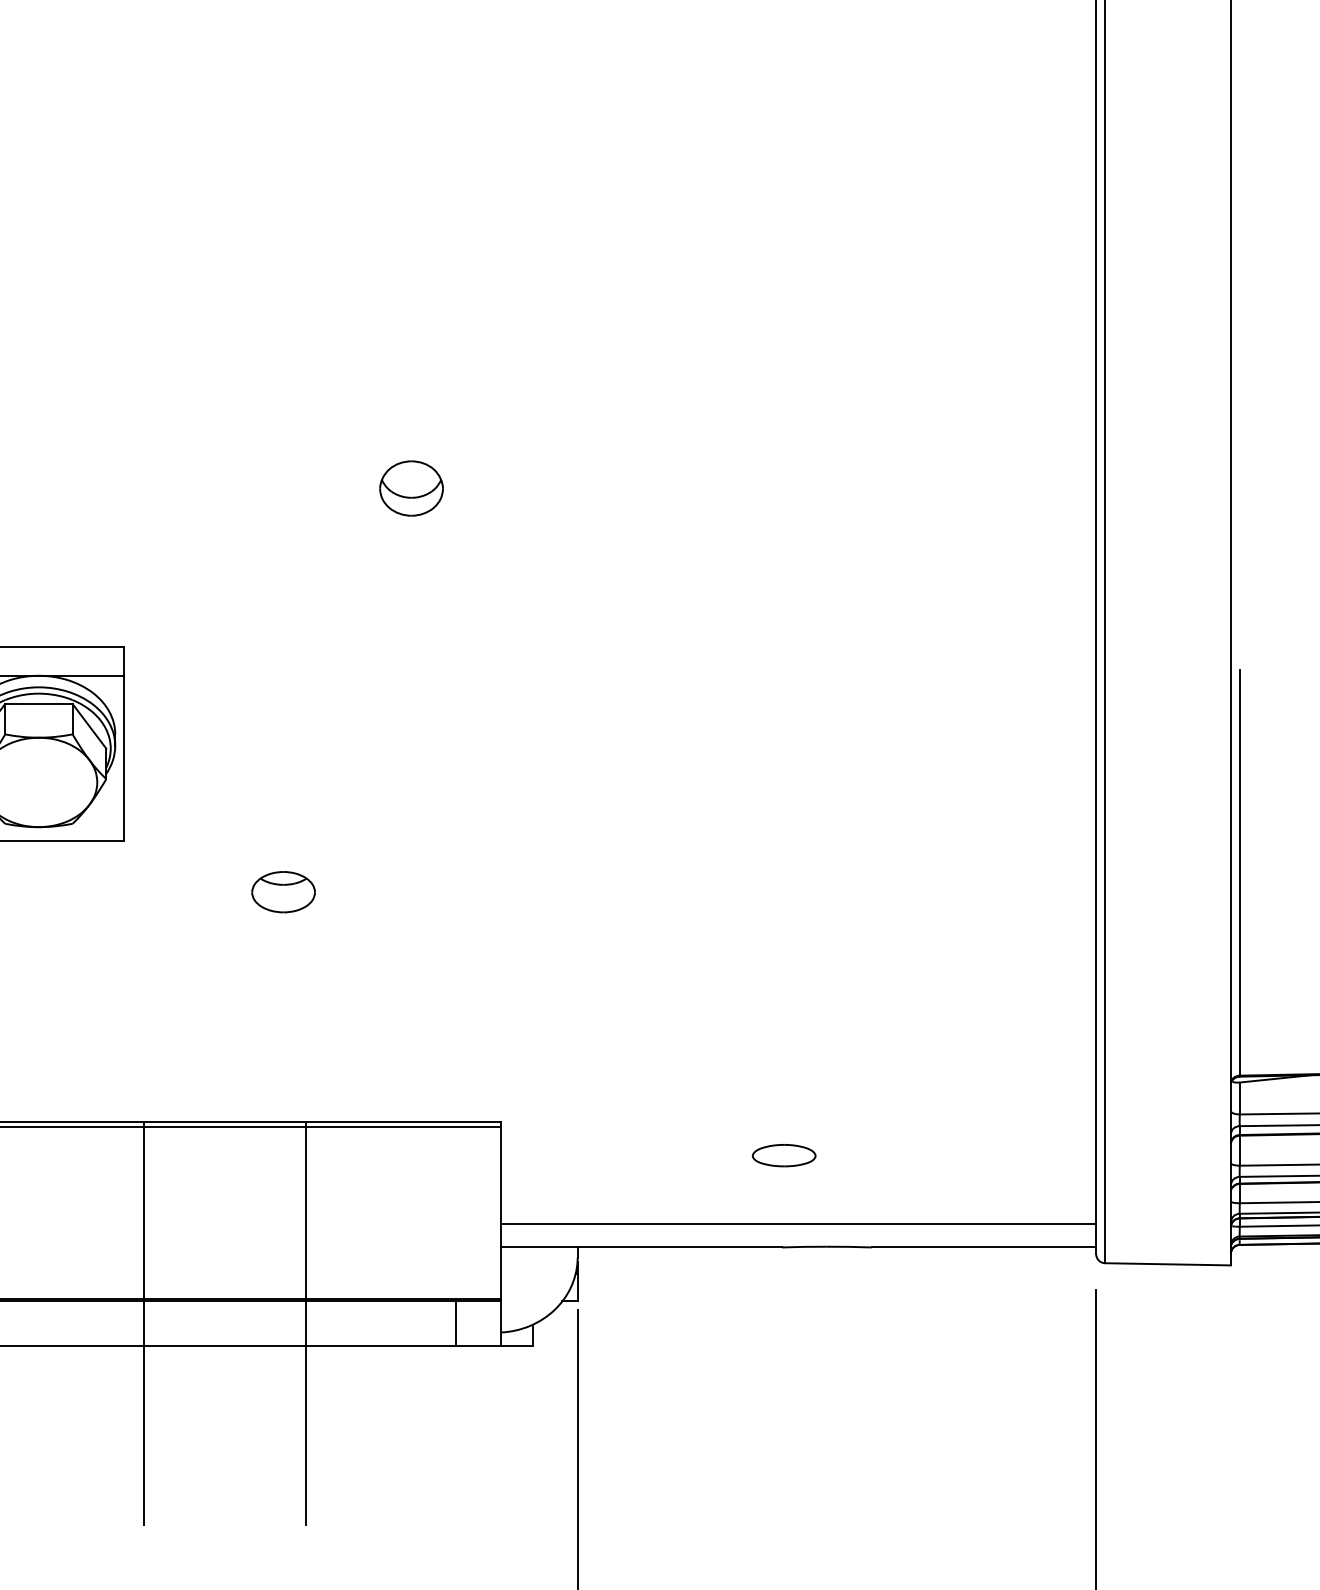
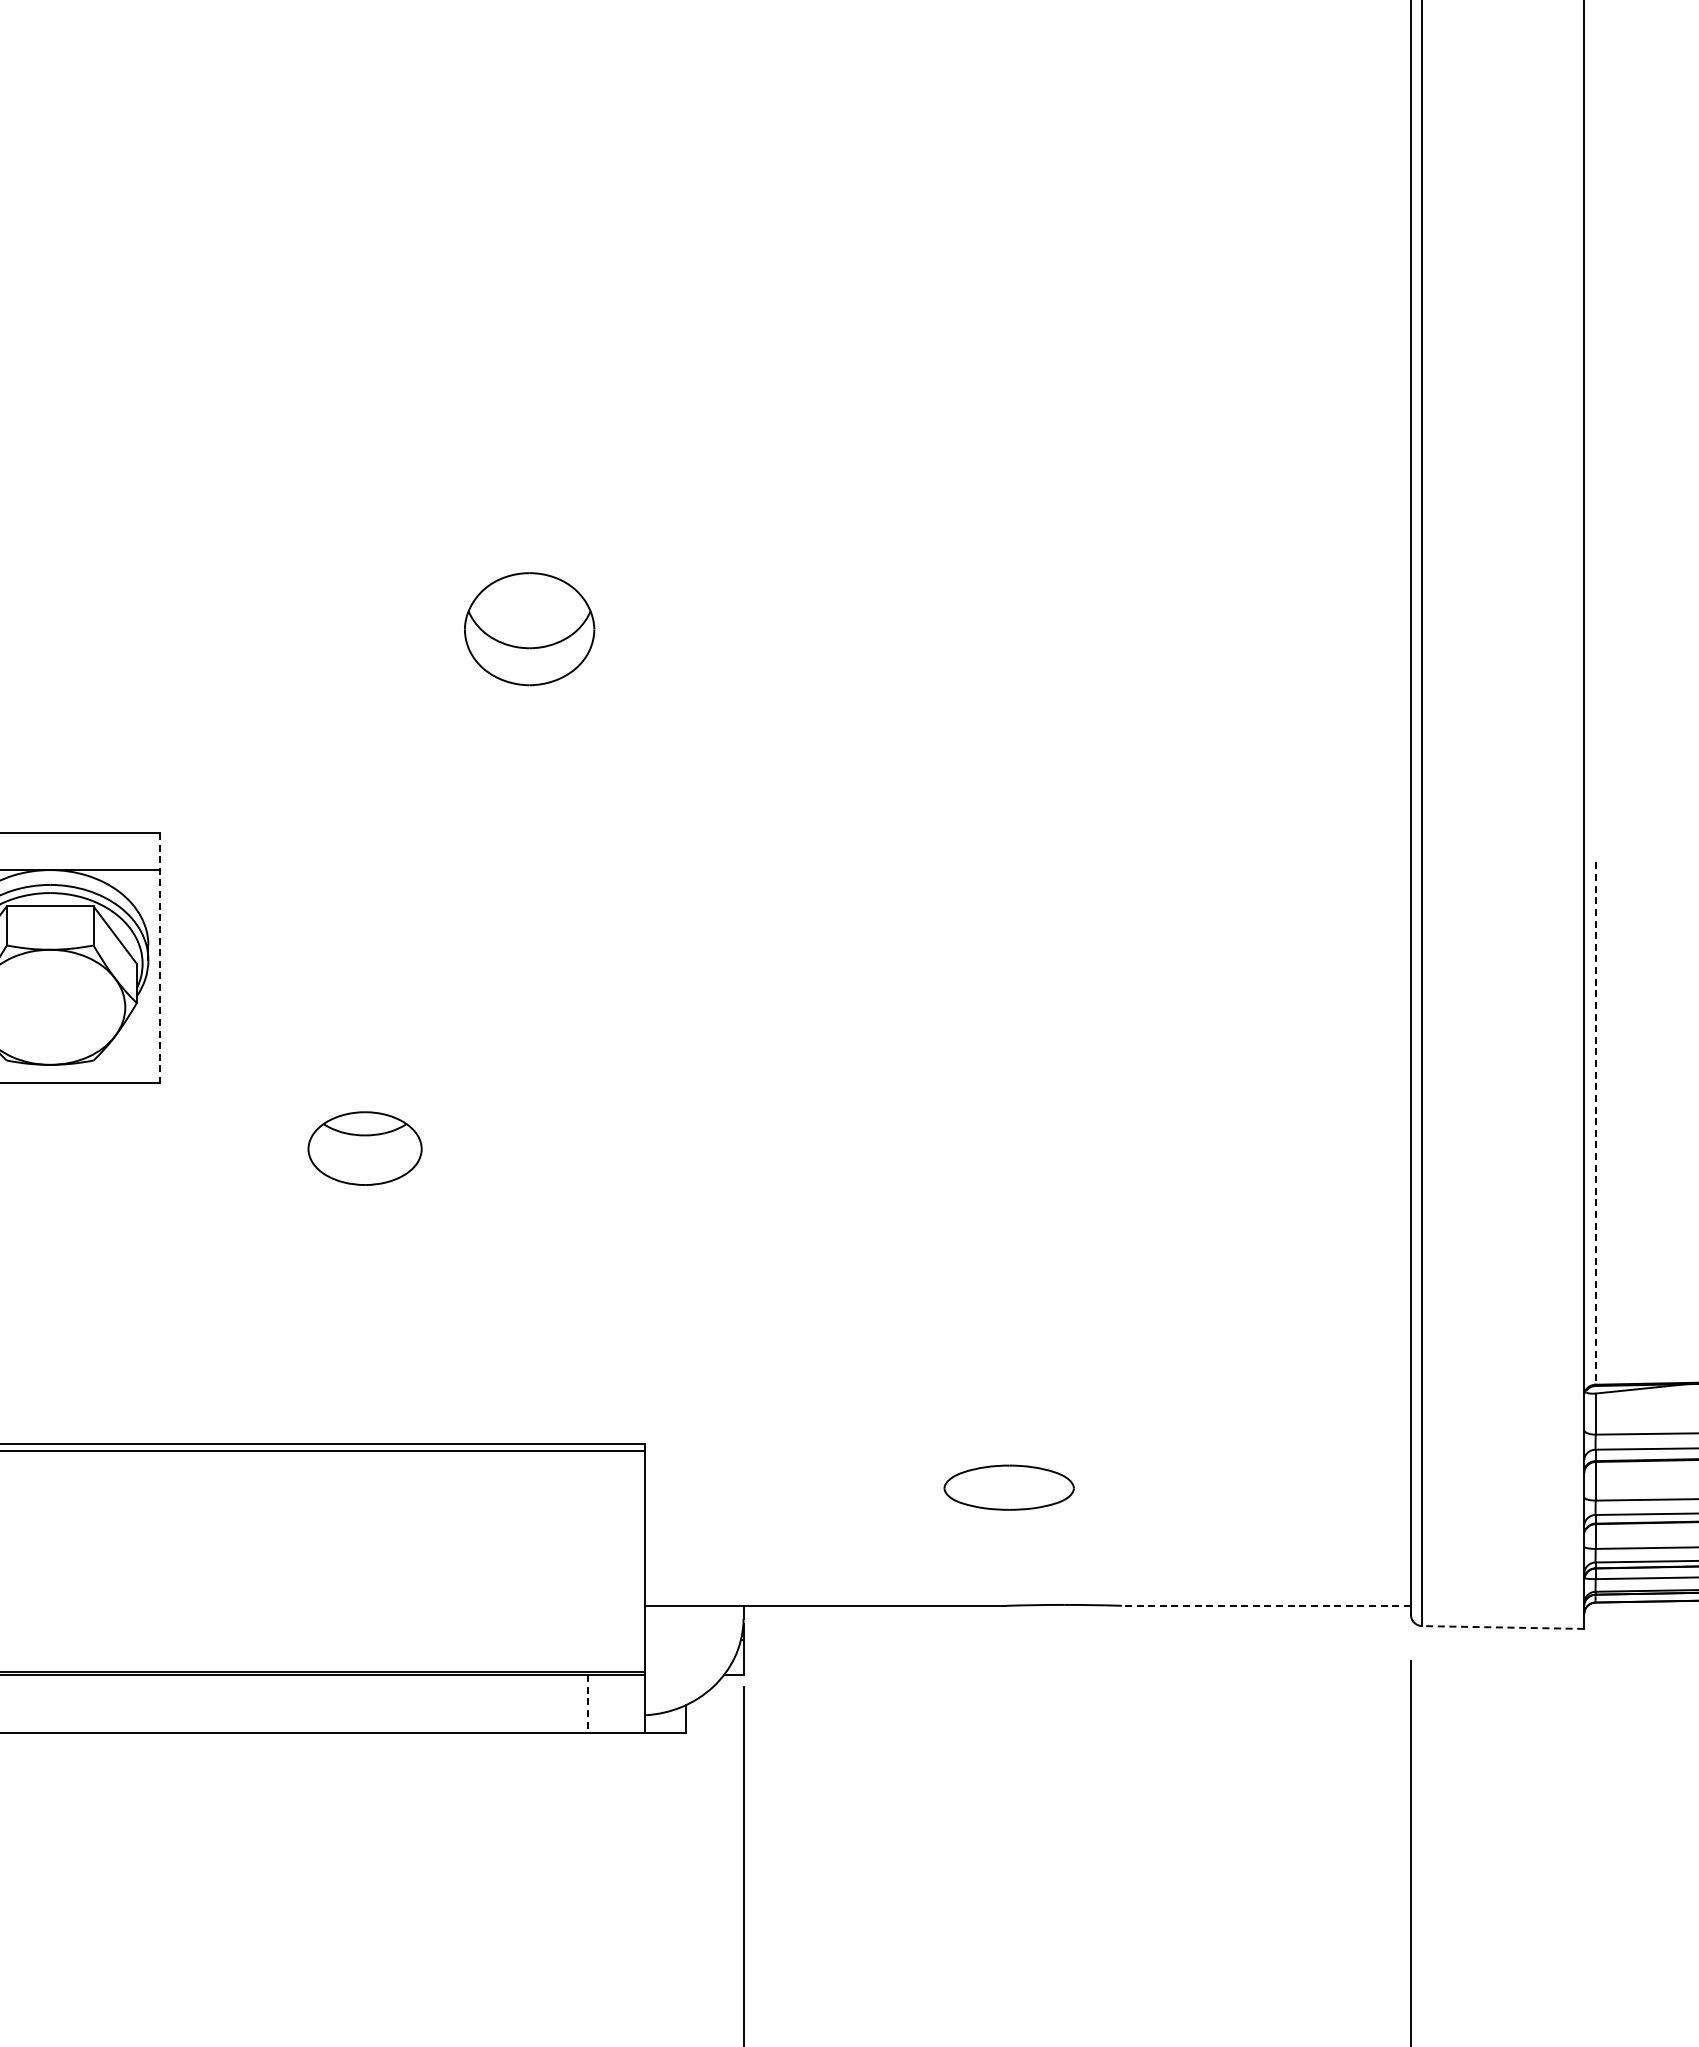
part: (411, 488) -> (529, 628), size x1.6
line: (123, 743) -> (159, 957), solid -> dashed
line: (1239, 873) -> (1595, 1124), solid -> dashed
part: (283, 892) -> (364, 1148), size x1.4
part: (784, 1155) -> (1009, 1487), size x1.6
line: (798, 1224) -> (1027, 1576), removed
line: (983, 1247) -> (1265, 1605), solid -> dashed
line: (1167, 1264) -> (1502, 1627), solid -> dashed
line: (144, 1324) -> (185, 1704), removed
line: (305, 1324) -> (393, 1704), removed
line: (456, 1324) -> (587, 1704), solid -> dashed

